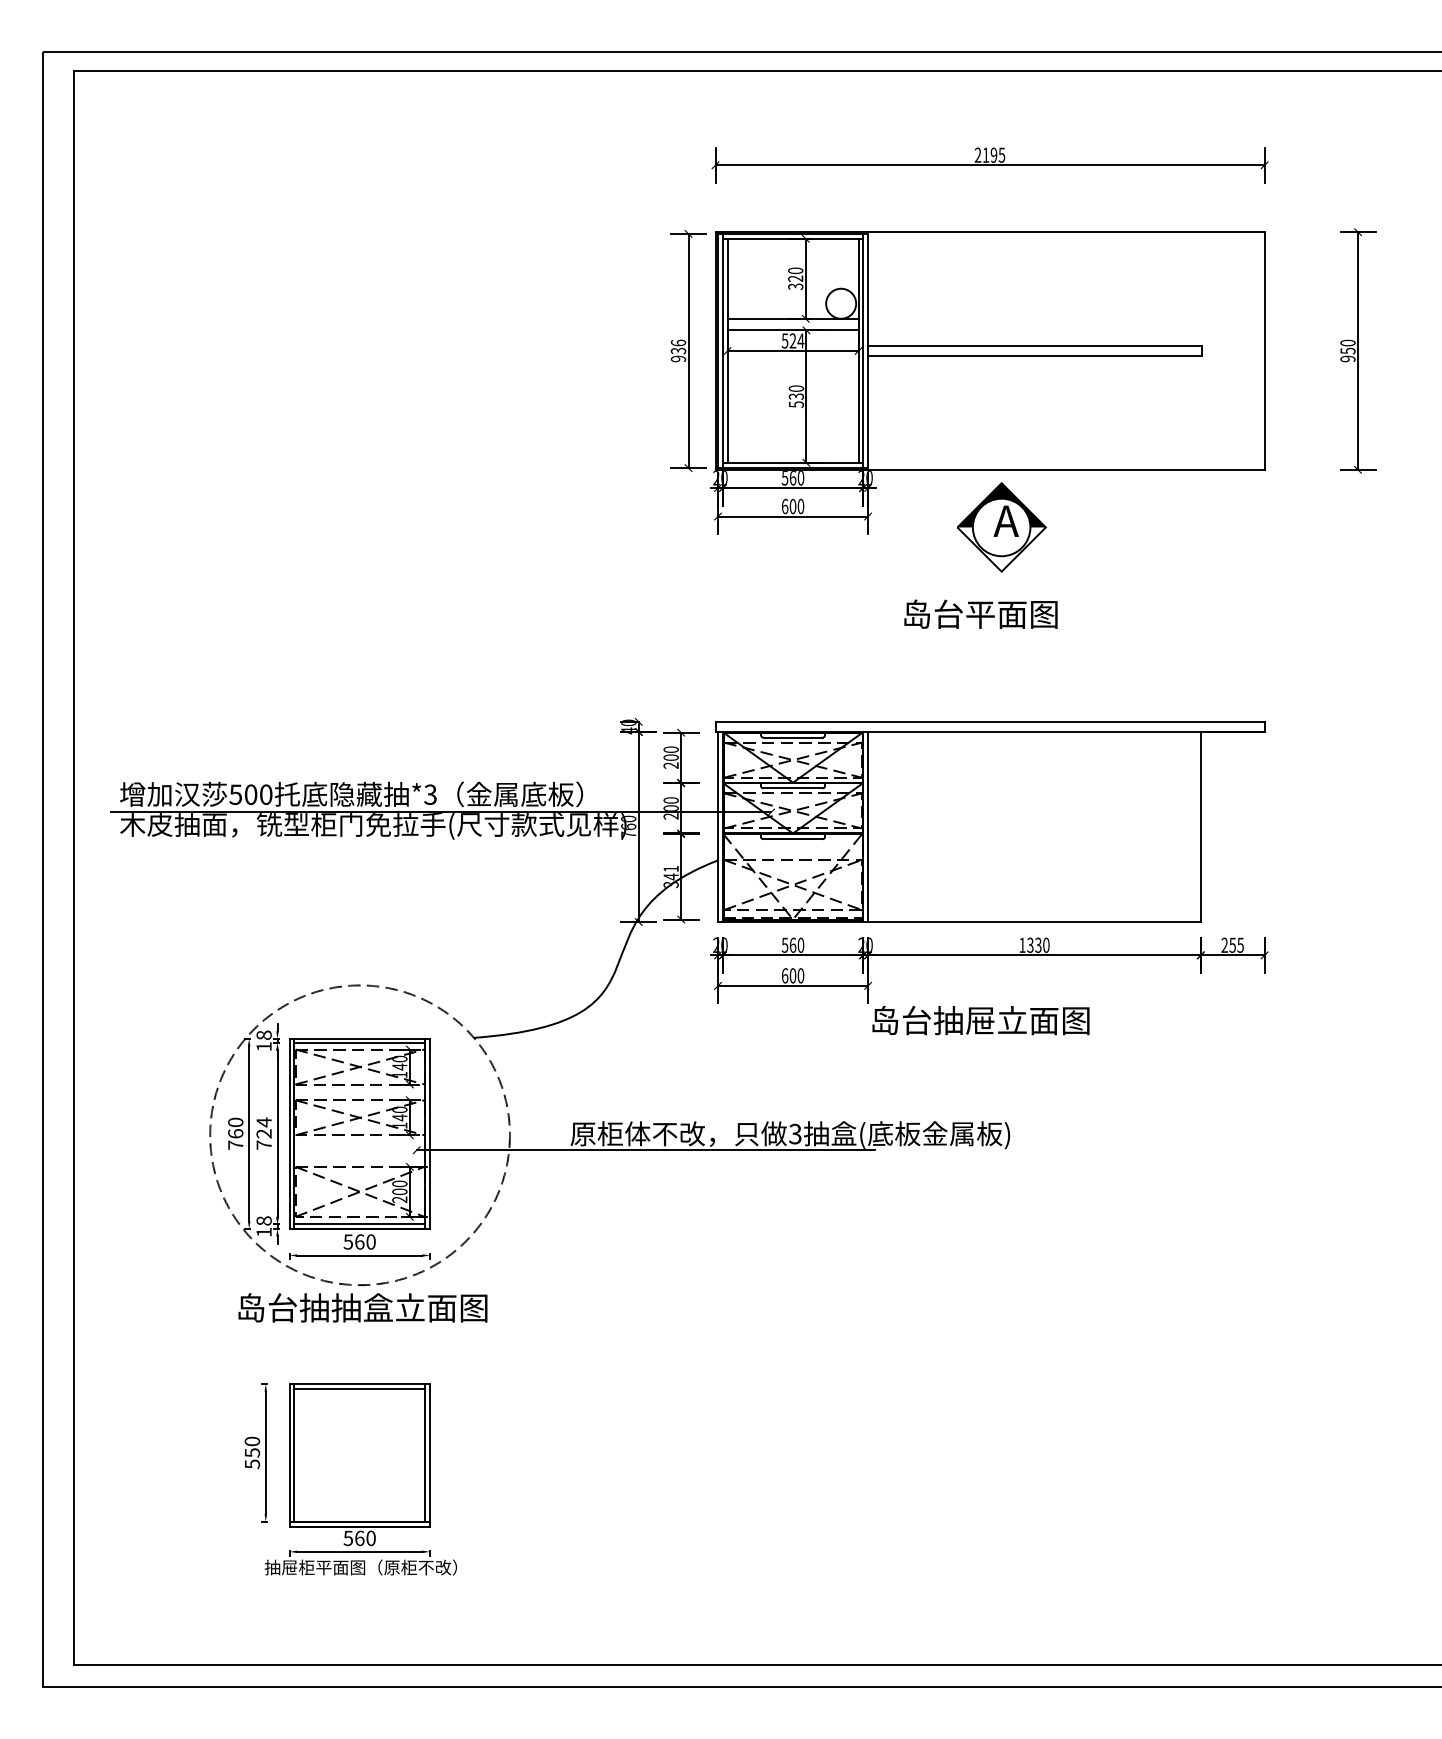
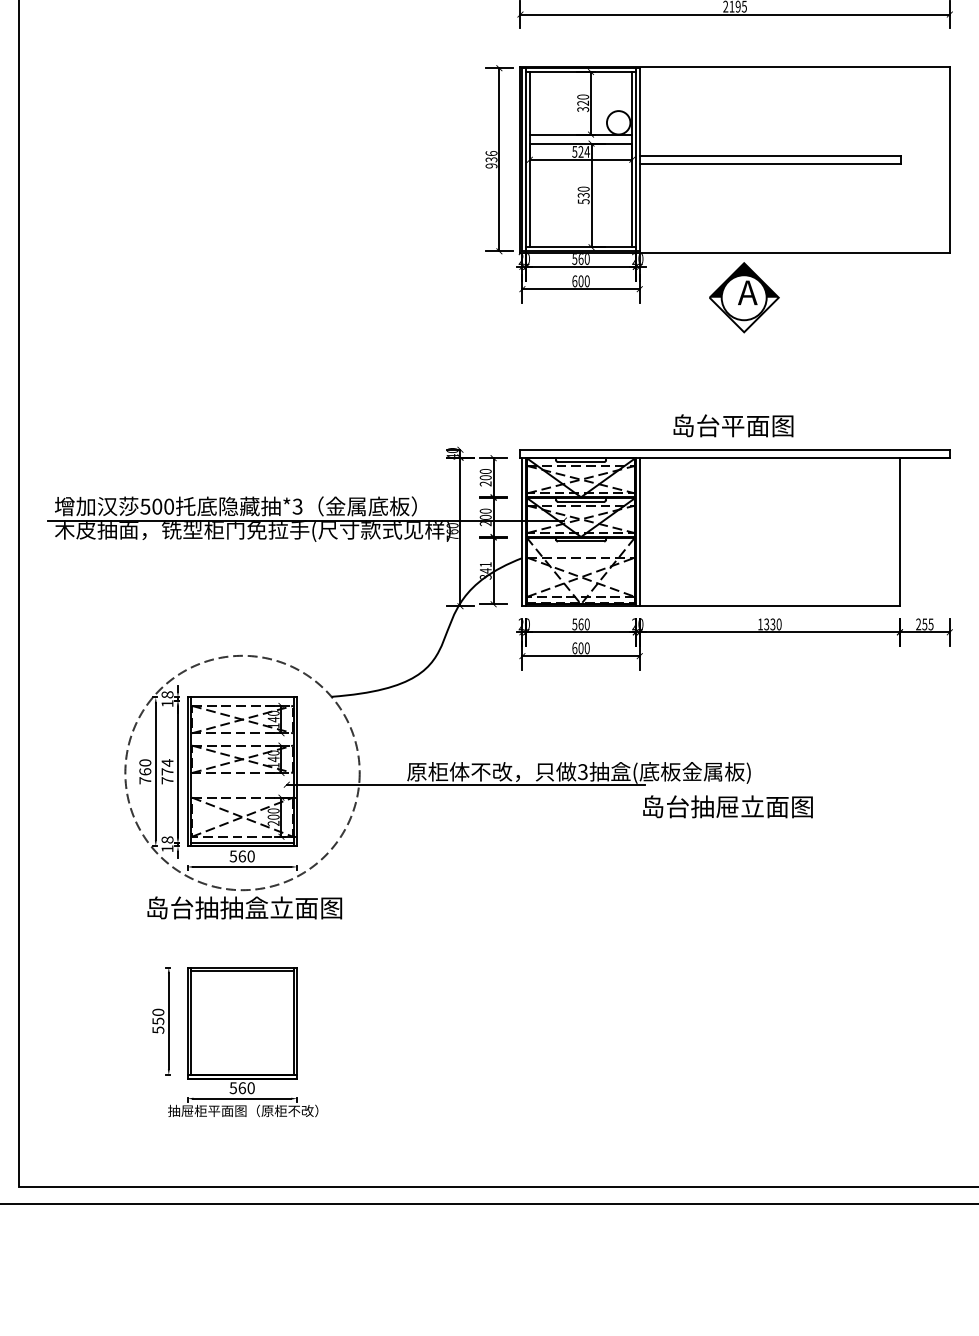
text: (980, 613) -> (733, 425), moved
text: (980, 1020) -> (727, 806), moved
line: (359, 1043) -> (242, 701), removed
text: (263, 1133) -> (167, 771), 724 -> 774

